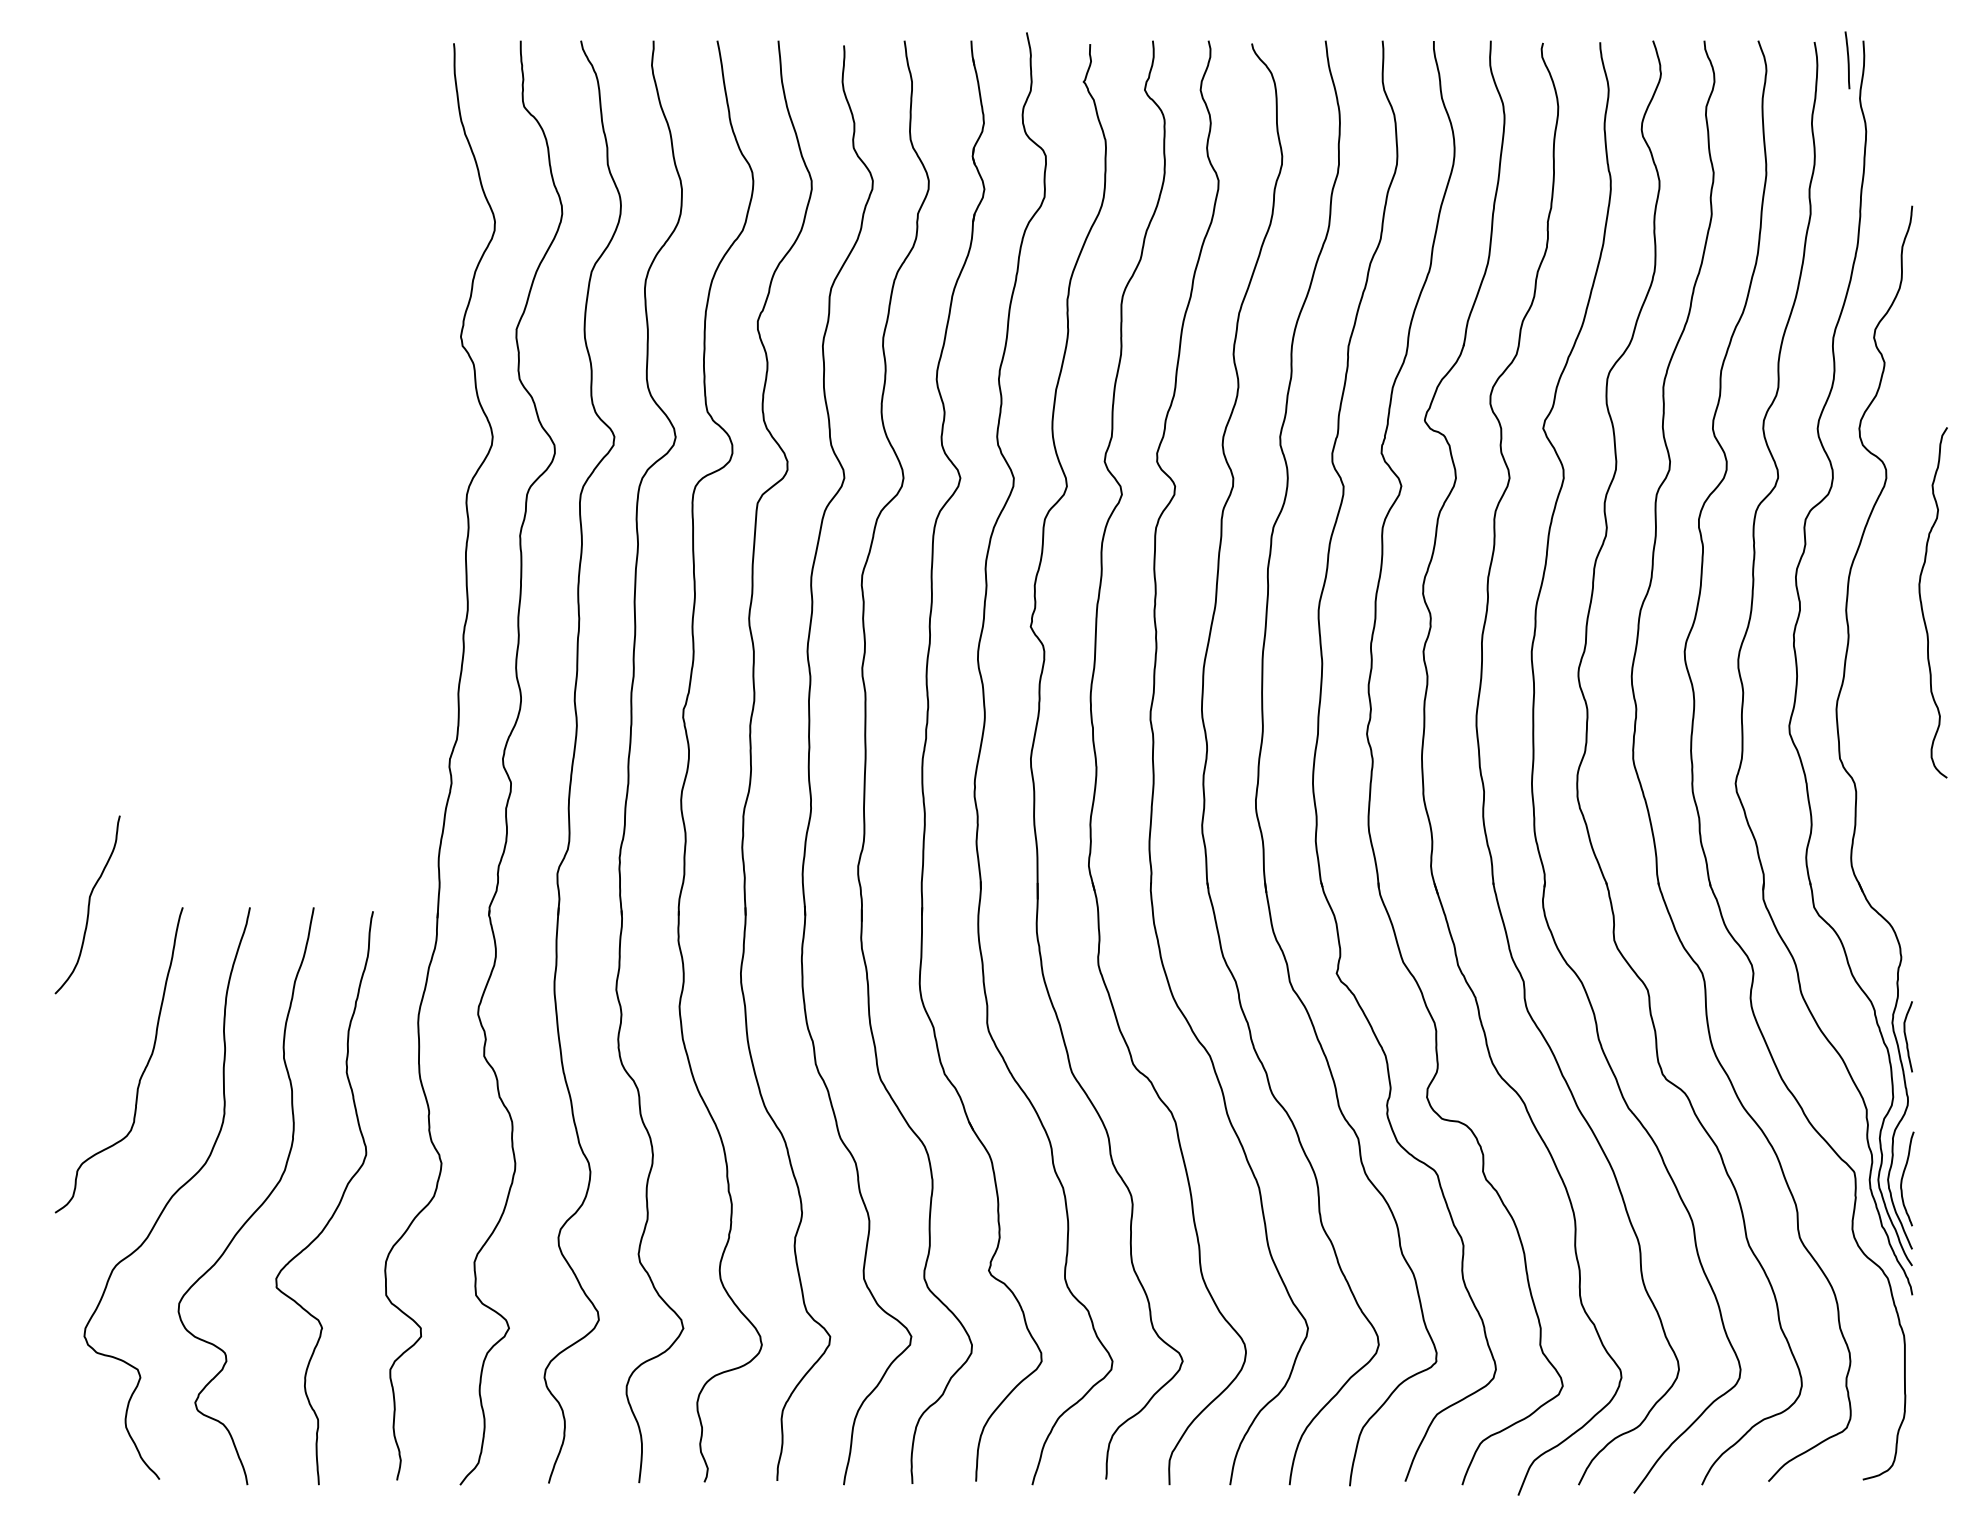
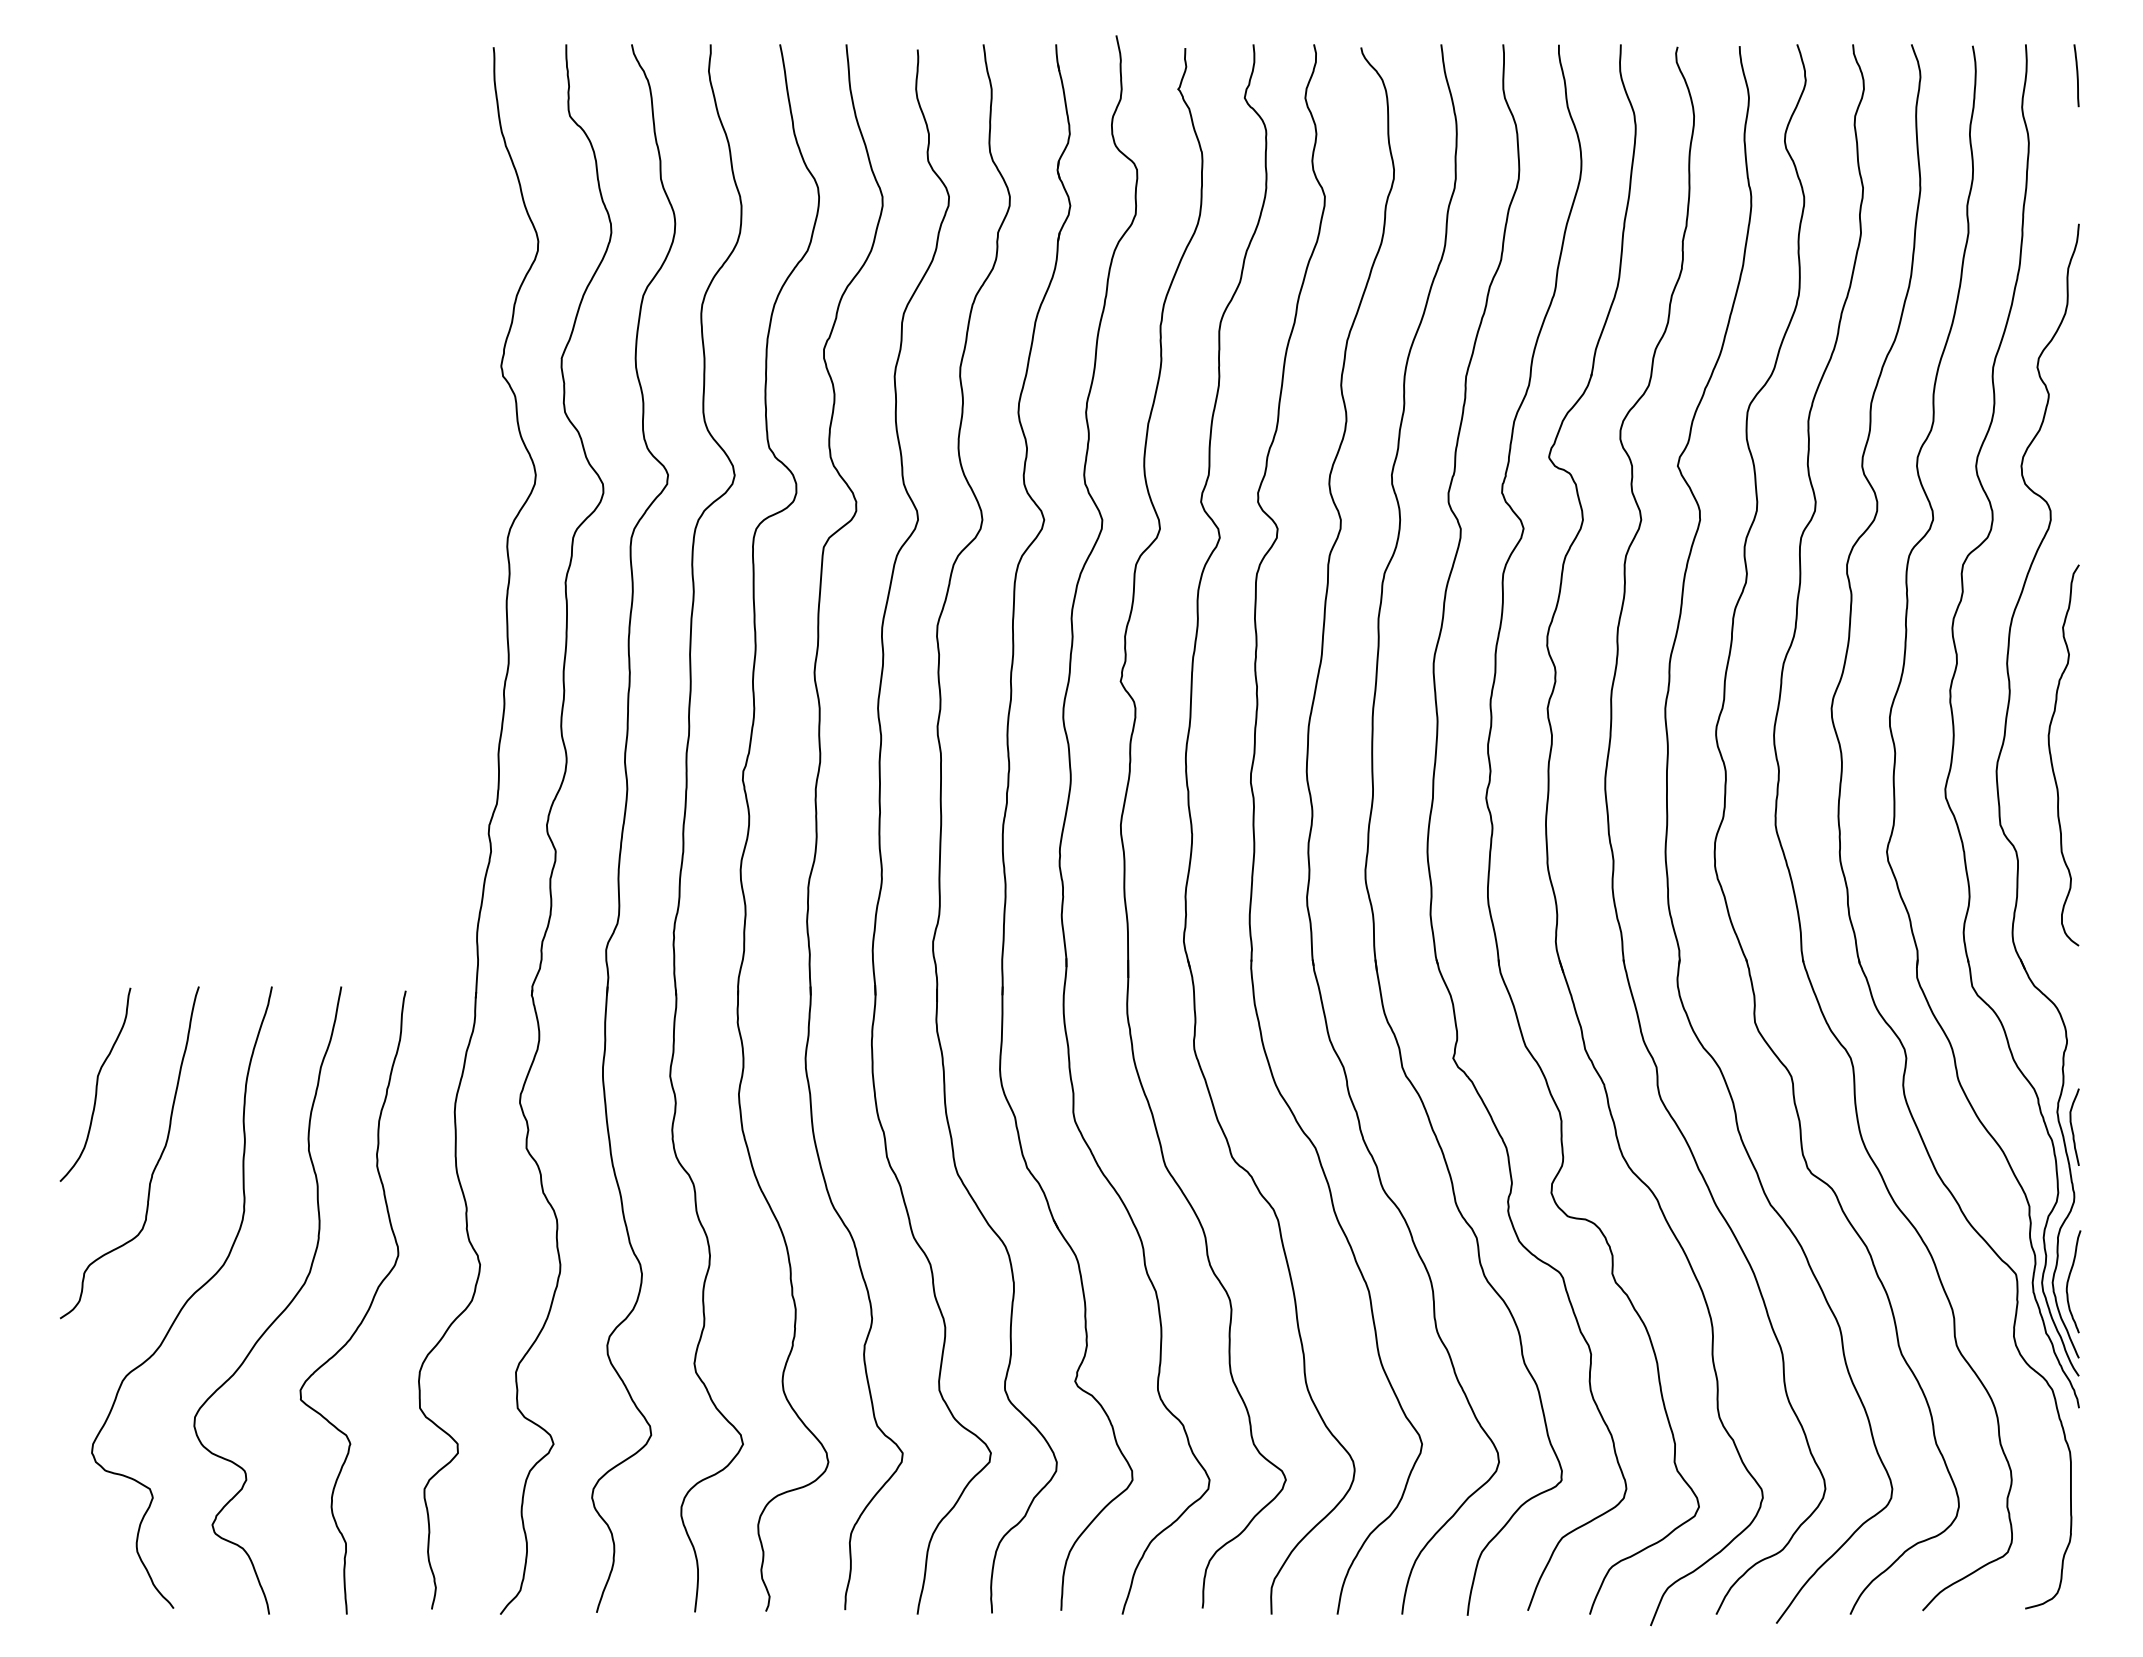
curve: (1847, 60) -> (2076, 75), moved
curve: (1921, 602) -> (2051, 755), moved
curve: (88, 904) -> (96, 1084), moved

